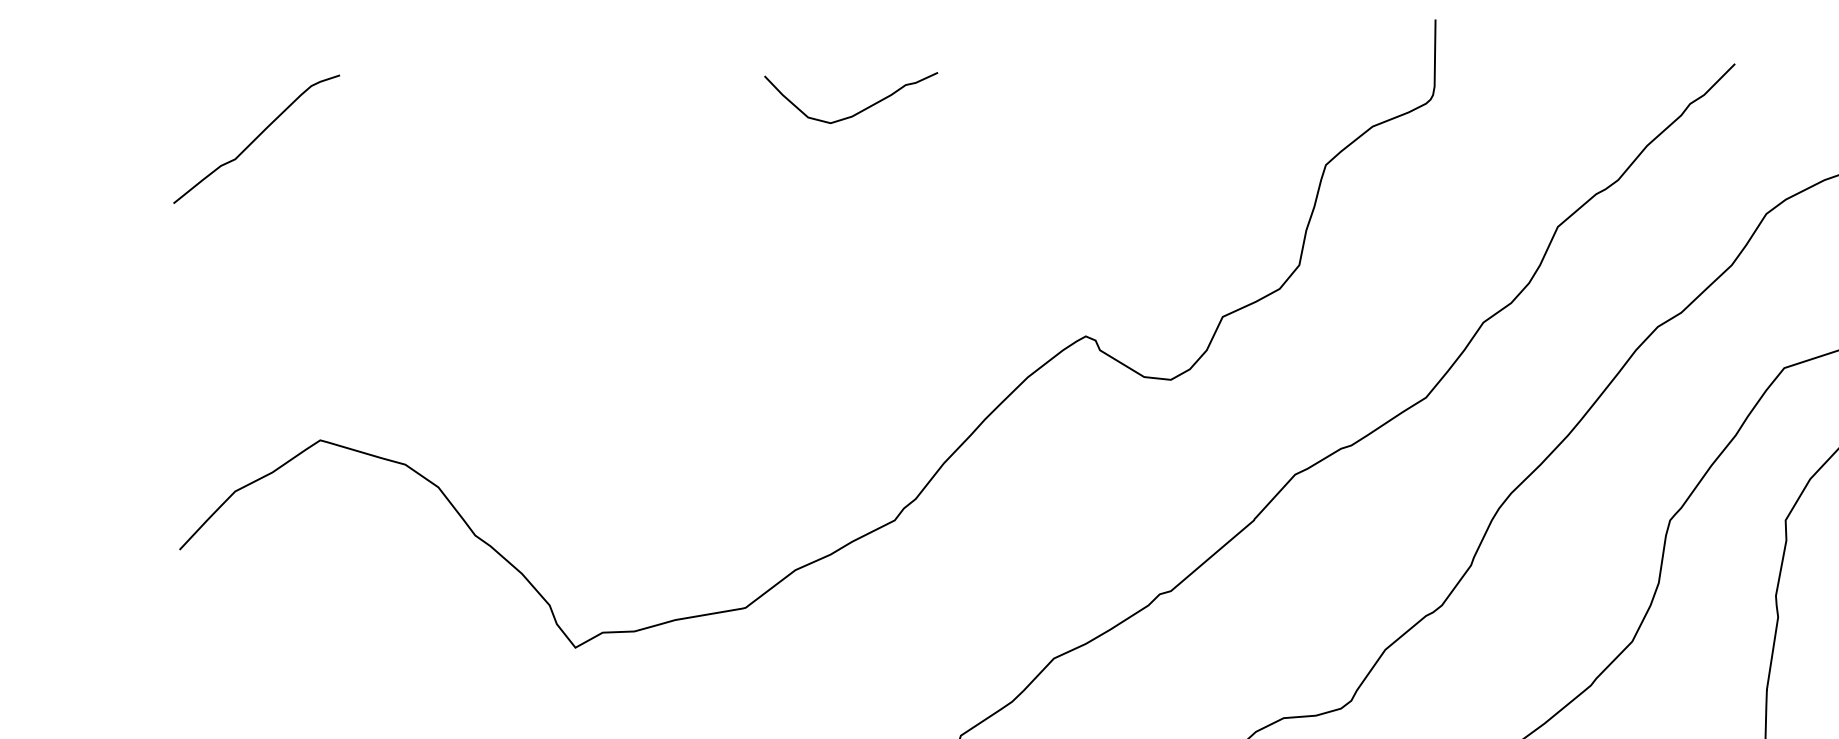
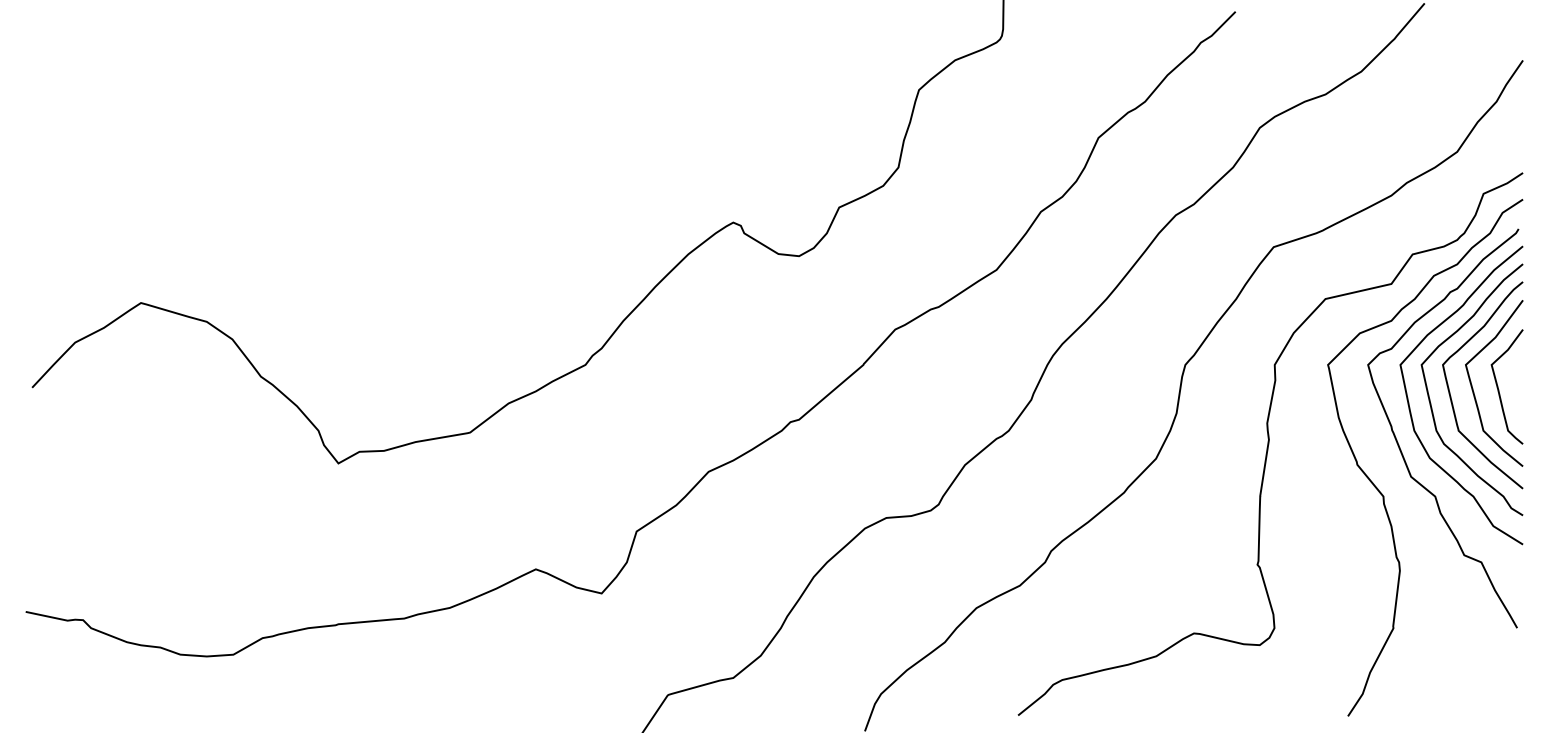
curve: (858, 111) -> (557, 48), removed
curve: (256, 138) -> (91, 69), removed

